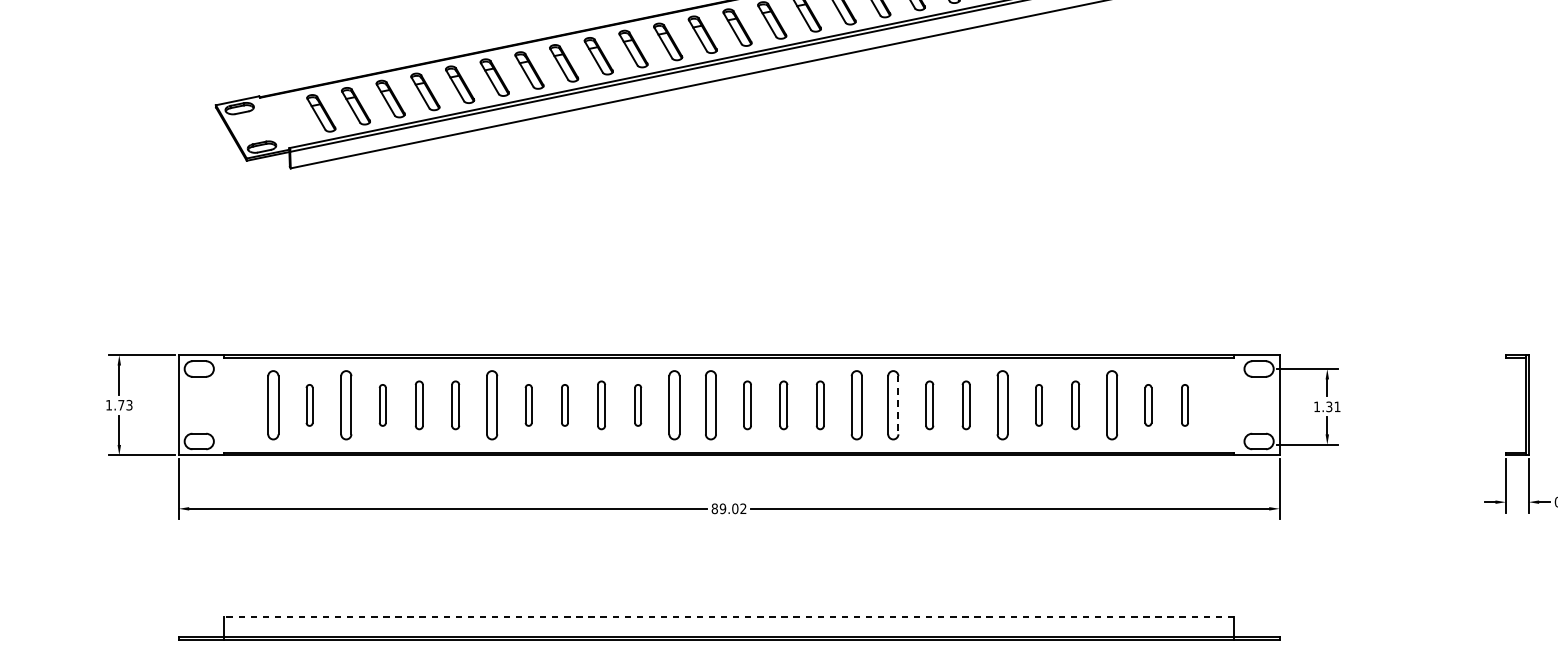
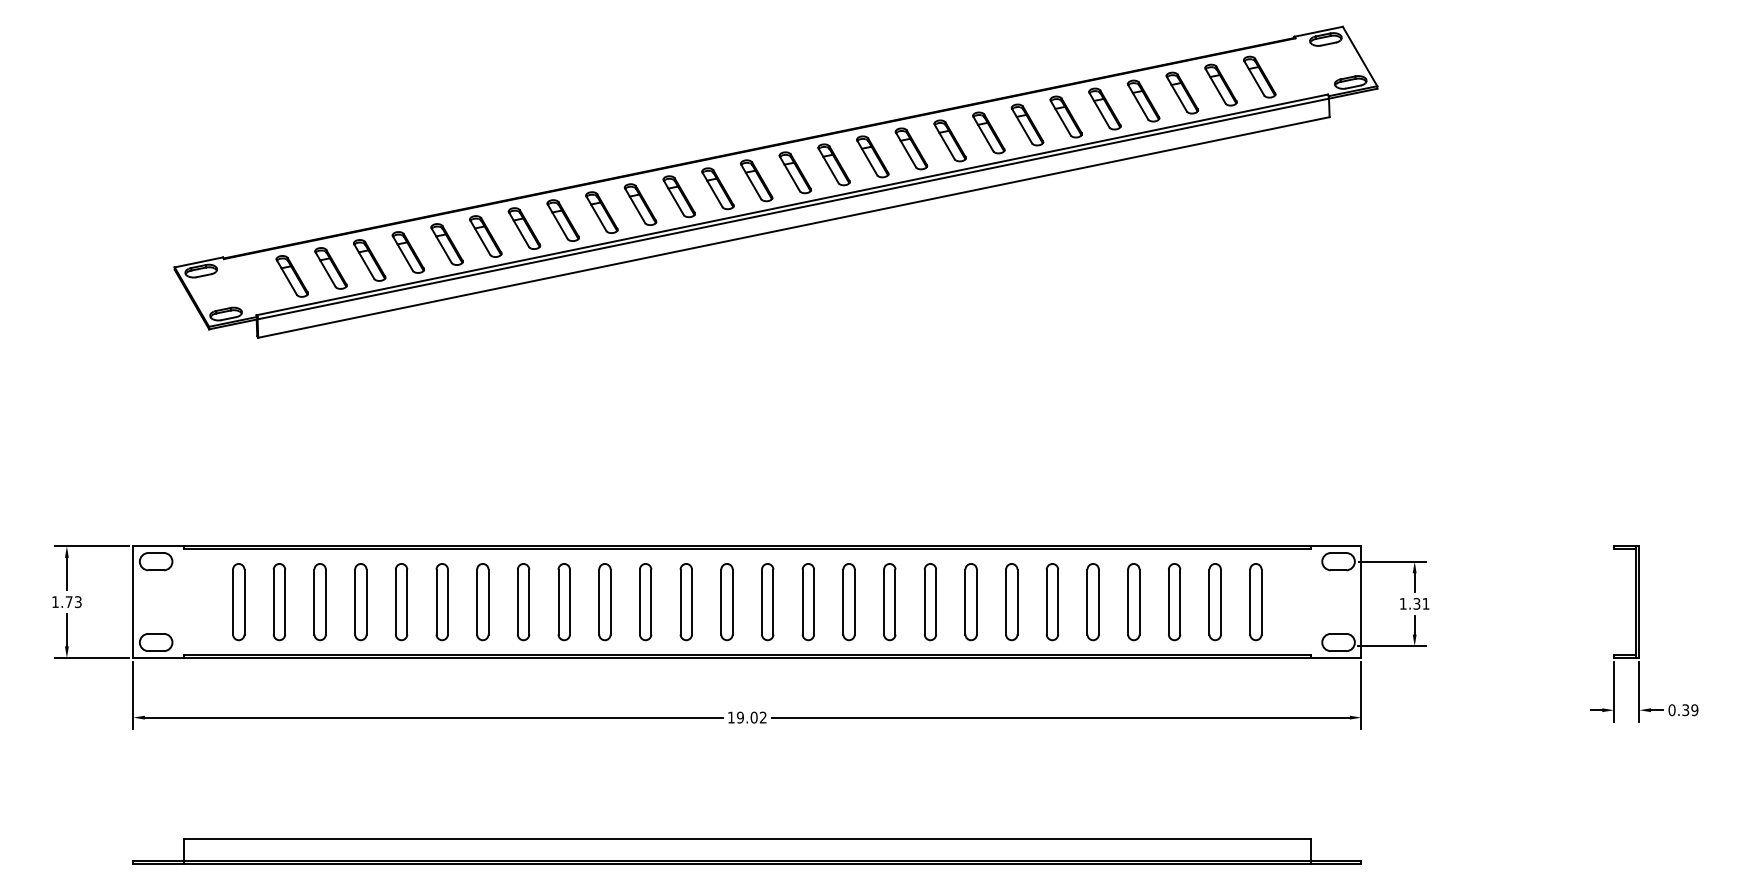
part: (308, 405) -> (278, 602), size x1.67
part: (382, 405) -> (360, 602), size x1.67
part: (419, 405) -> (401, 602), size x1.43
part: (455, 405) -> (441, 602), size x1.43
part: (528, 405) -> (523, 602), size x1.67
part: (564, 405) -> (563, 602), size x1.67
part: (601, 405) -> (604, 602), size x1.43
part: (637, 405) -> (645, 602), size x1.67
part: (747, 405) -> (767, 602), size x1.43
part: (783, 405) -> (807, 602), size x1.43
part: (819, 405) -> (848, 602), size x1.43
line: (898, 405) -> (936, 602), dashed -> solid
part: (929, 405) -> (970, 602), size x1.43
part: (965, 405) -> (1011, 602), size x1.43
part: (1038, 405) -> (1092, 602), size x1.67
part: (1075, 405) -> (1133, 602), size x1.43
part: (1147, 405) -> (1214, 602), size x1.67
part: (1184, 405) -> (1255, 602), size x1.67
text: (714, 508) -> (730, 717), 89.02 -> 19.02
line: (728, 617) -> (746, 838), dashed -> solid

